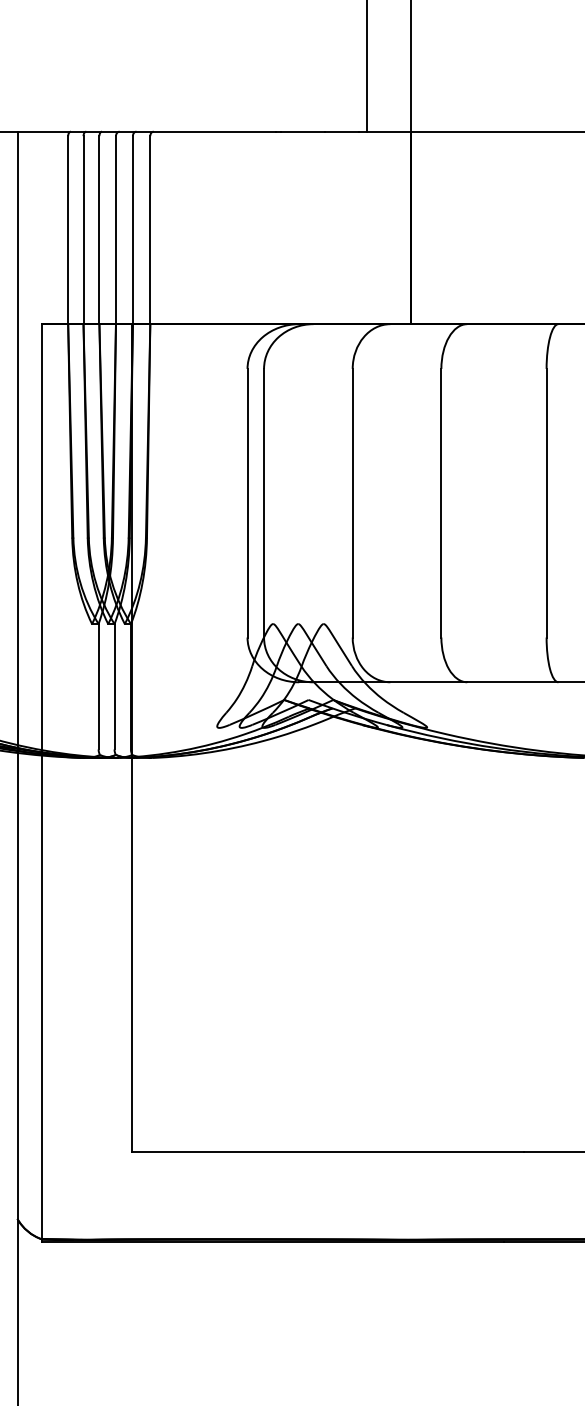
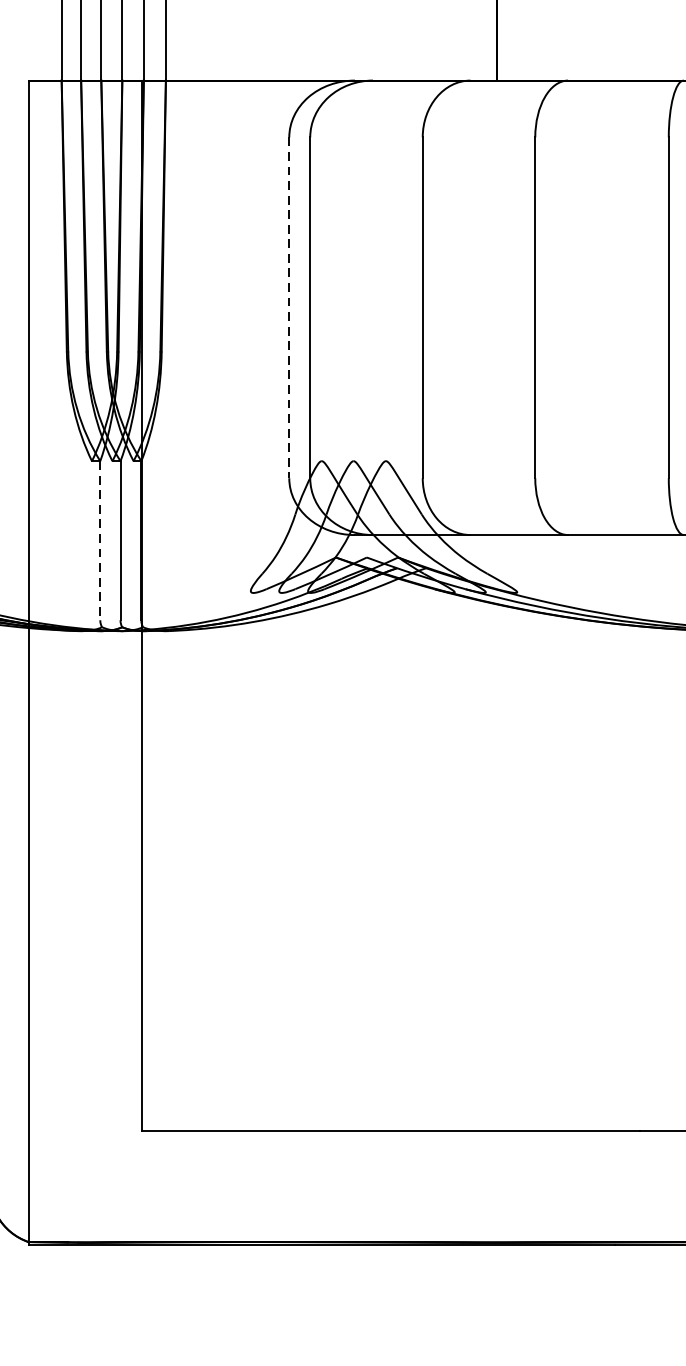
line: (247, 503) -> (289, 308), solid -> dashed
line: (98, 686) -> (100, 540), solid -> dashed

